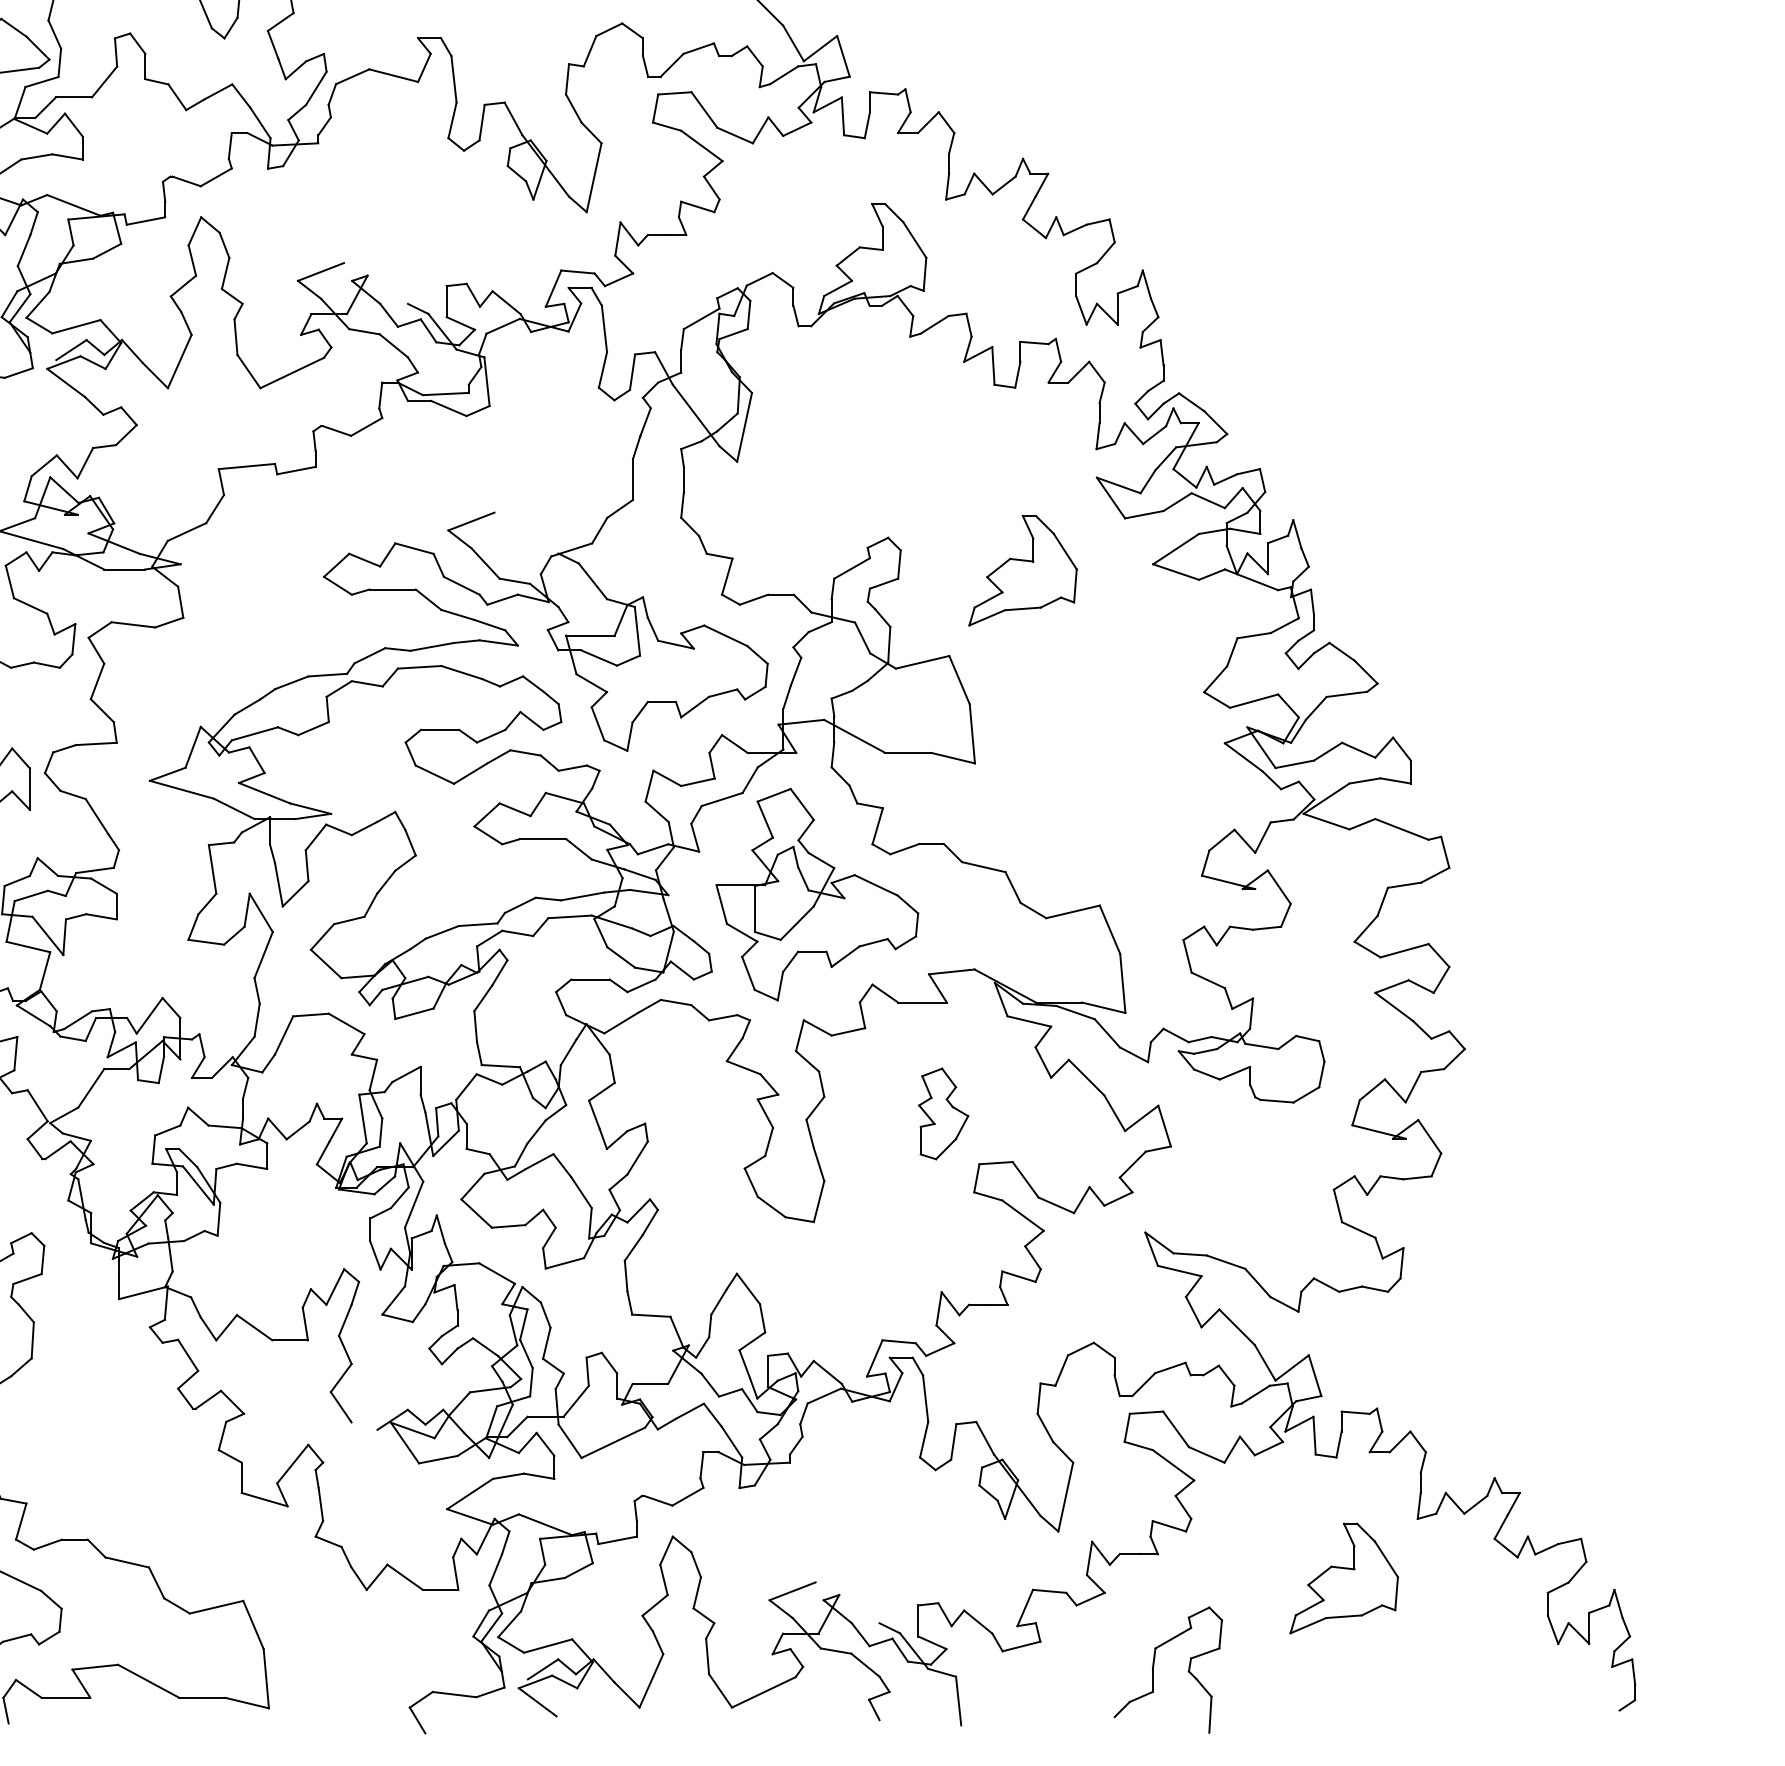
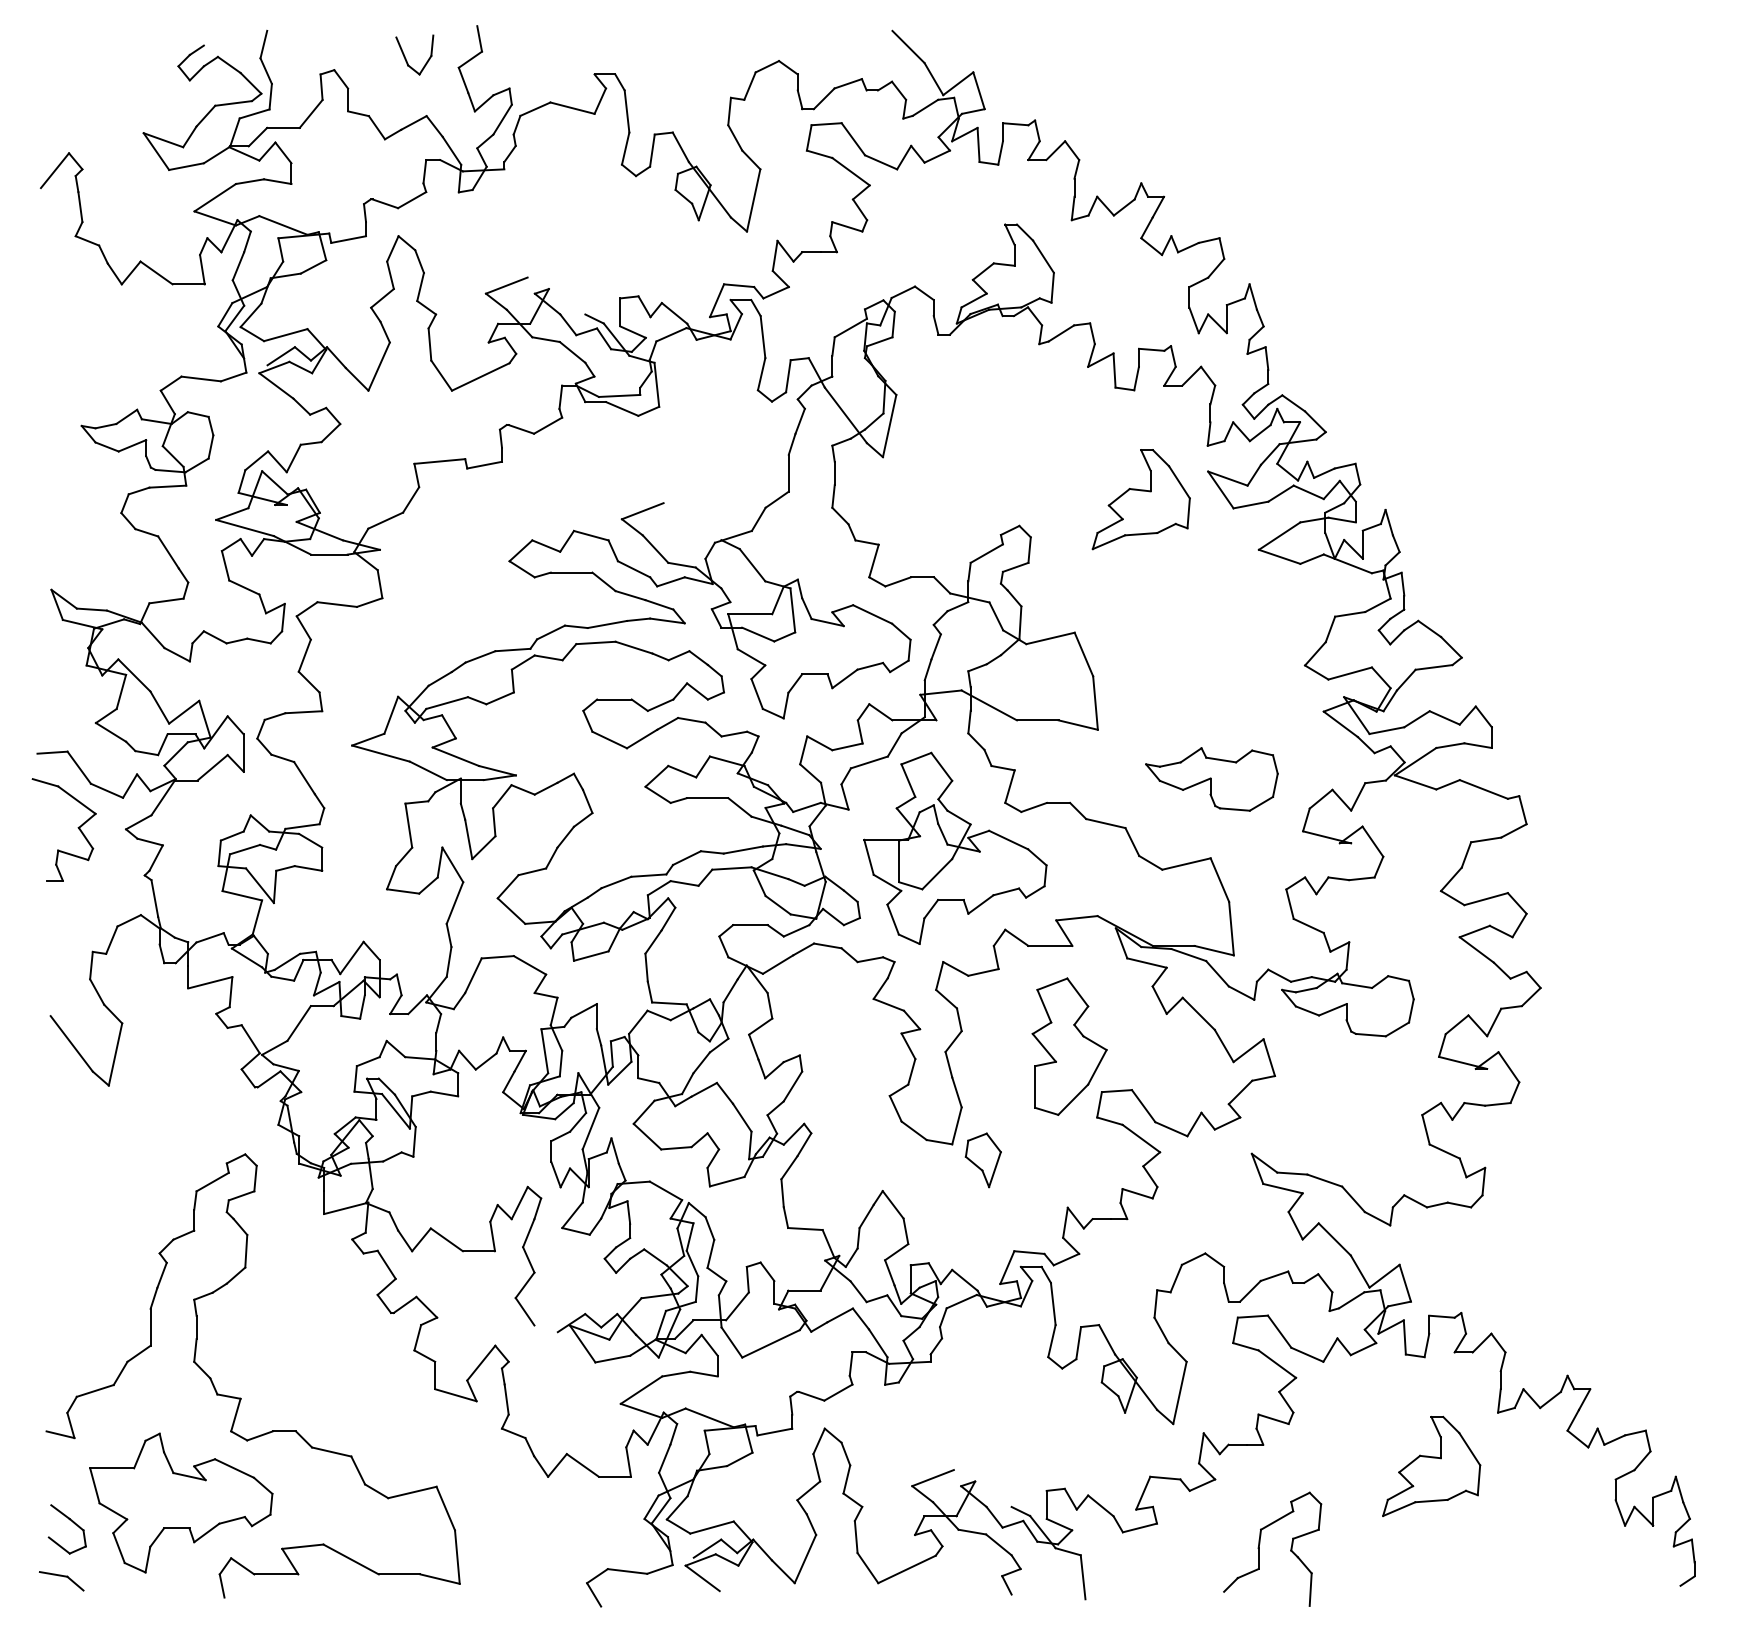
part: (1022, 570) -> (1140, 499), moved
part: (1100, 818) -> (1211, 779), added
part: (943, 1113) -> (1069, 1046), size x1.67
part: (847, 1239) -> (982, 1160), added

